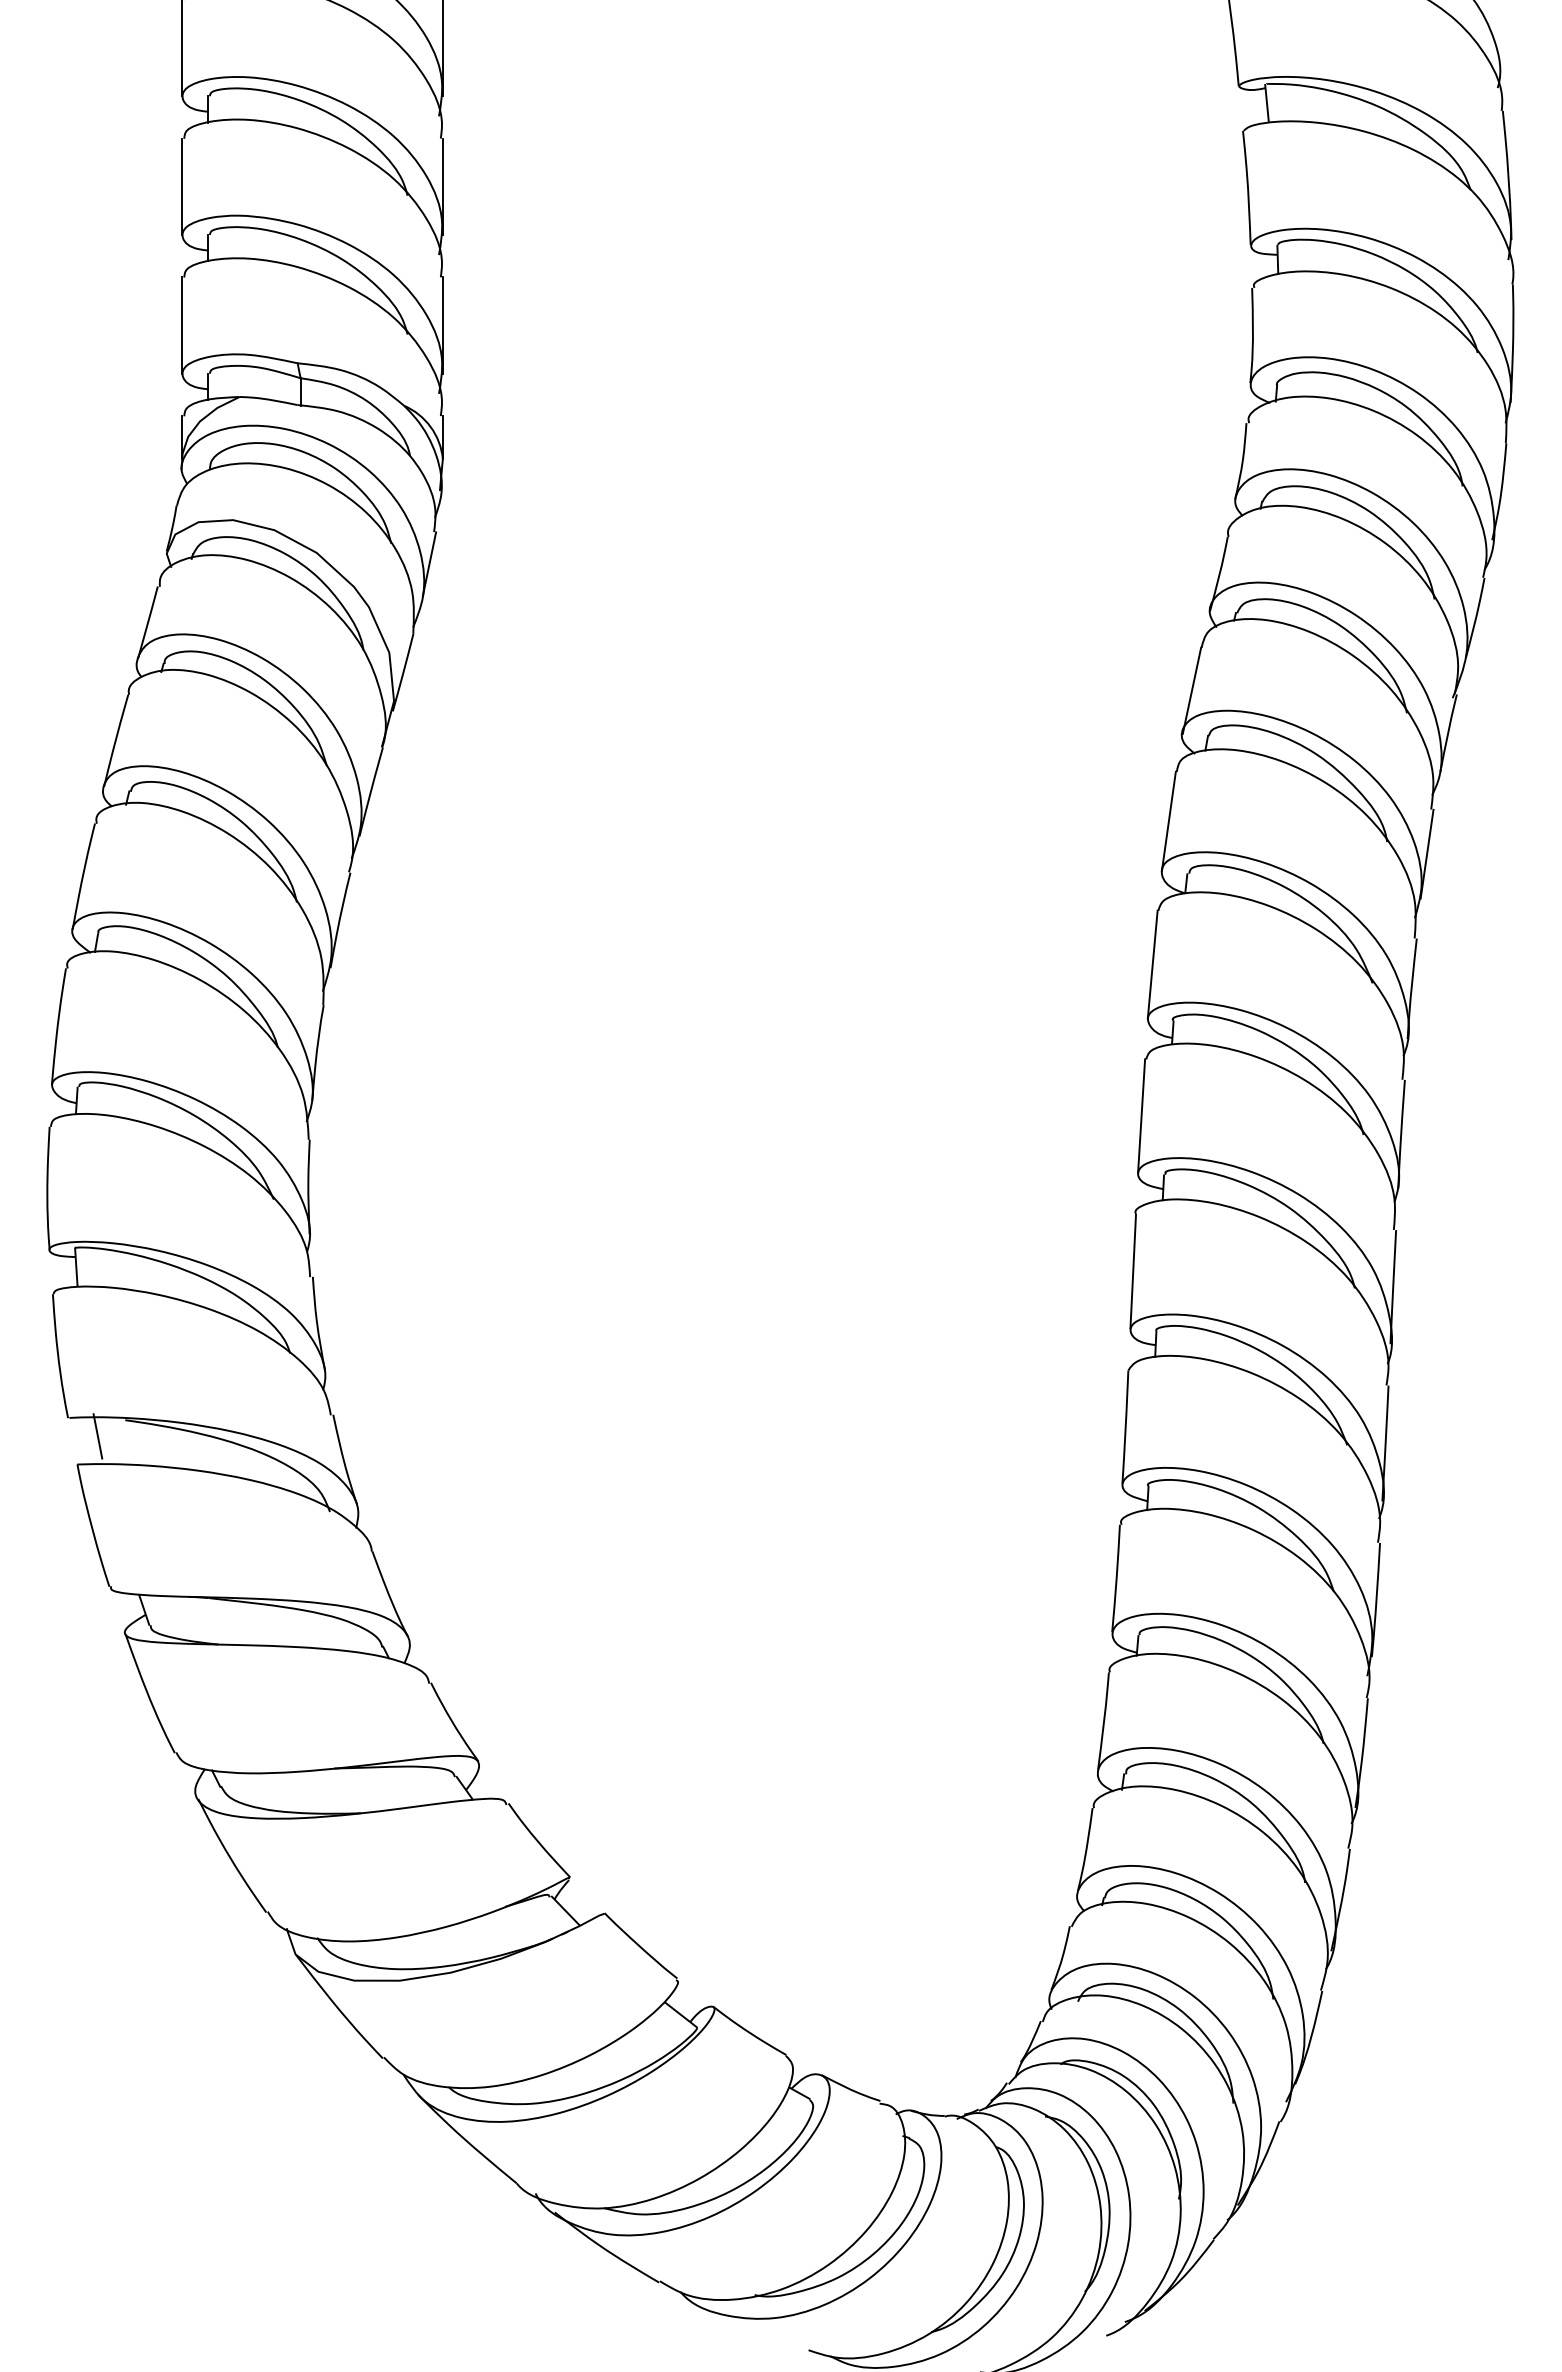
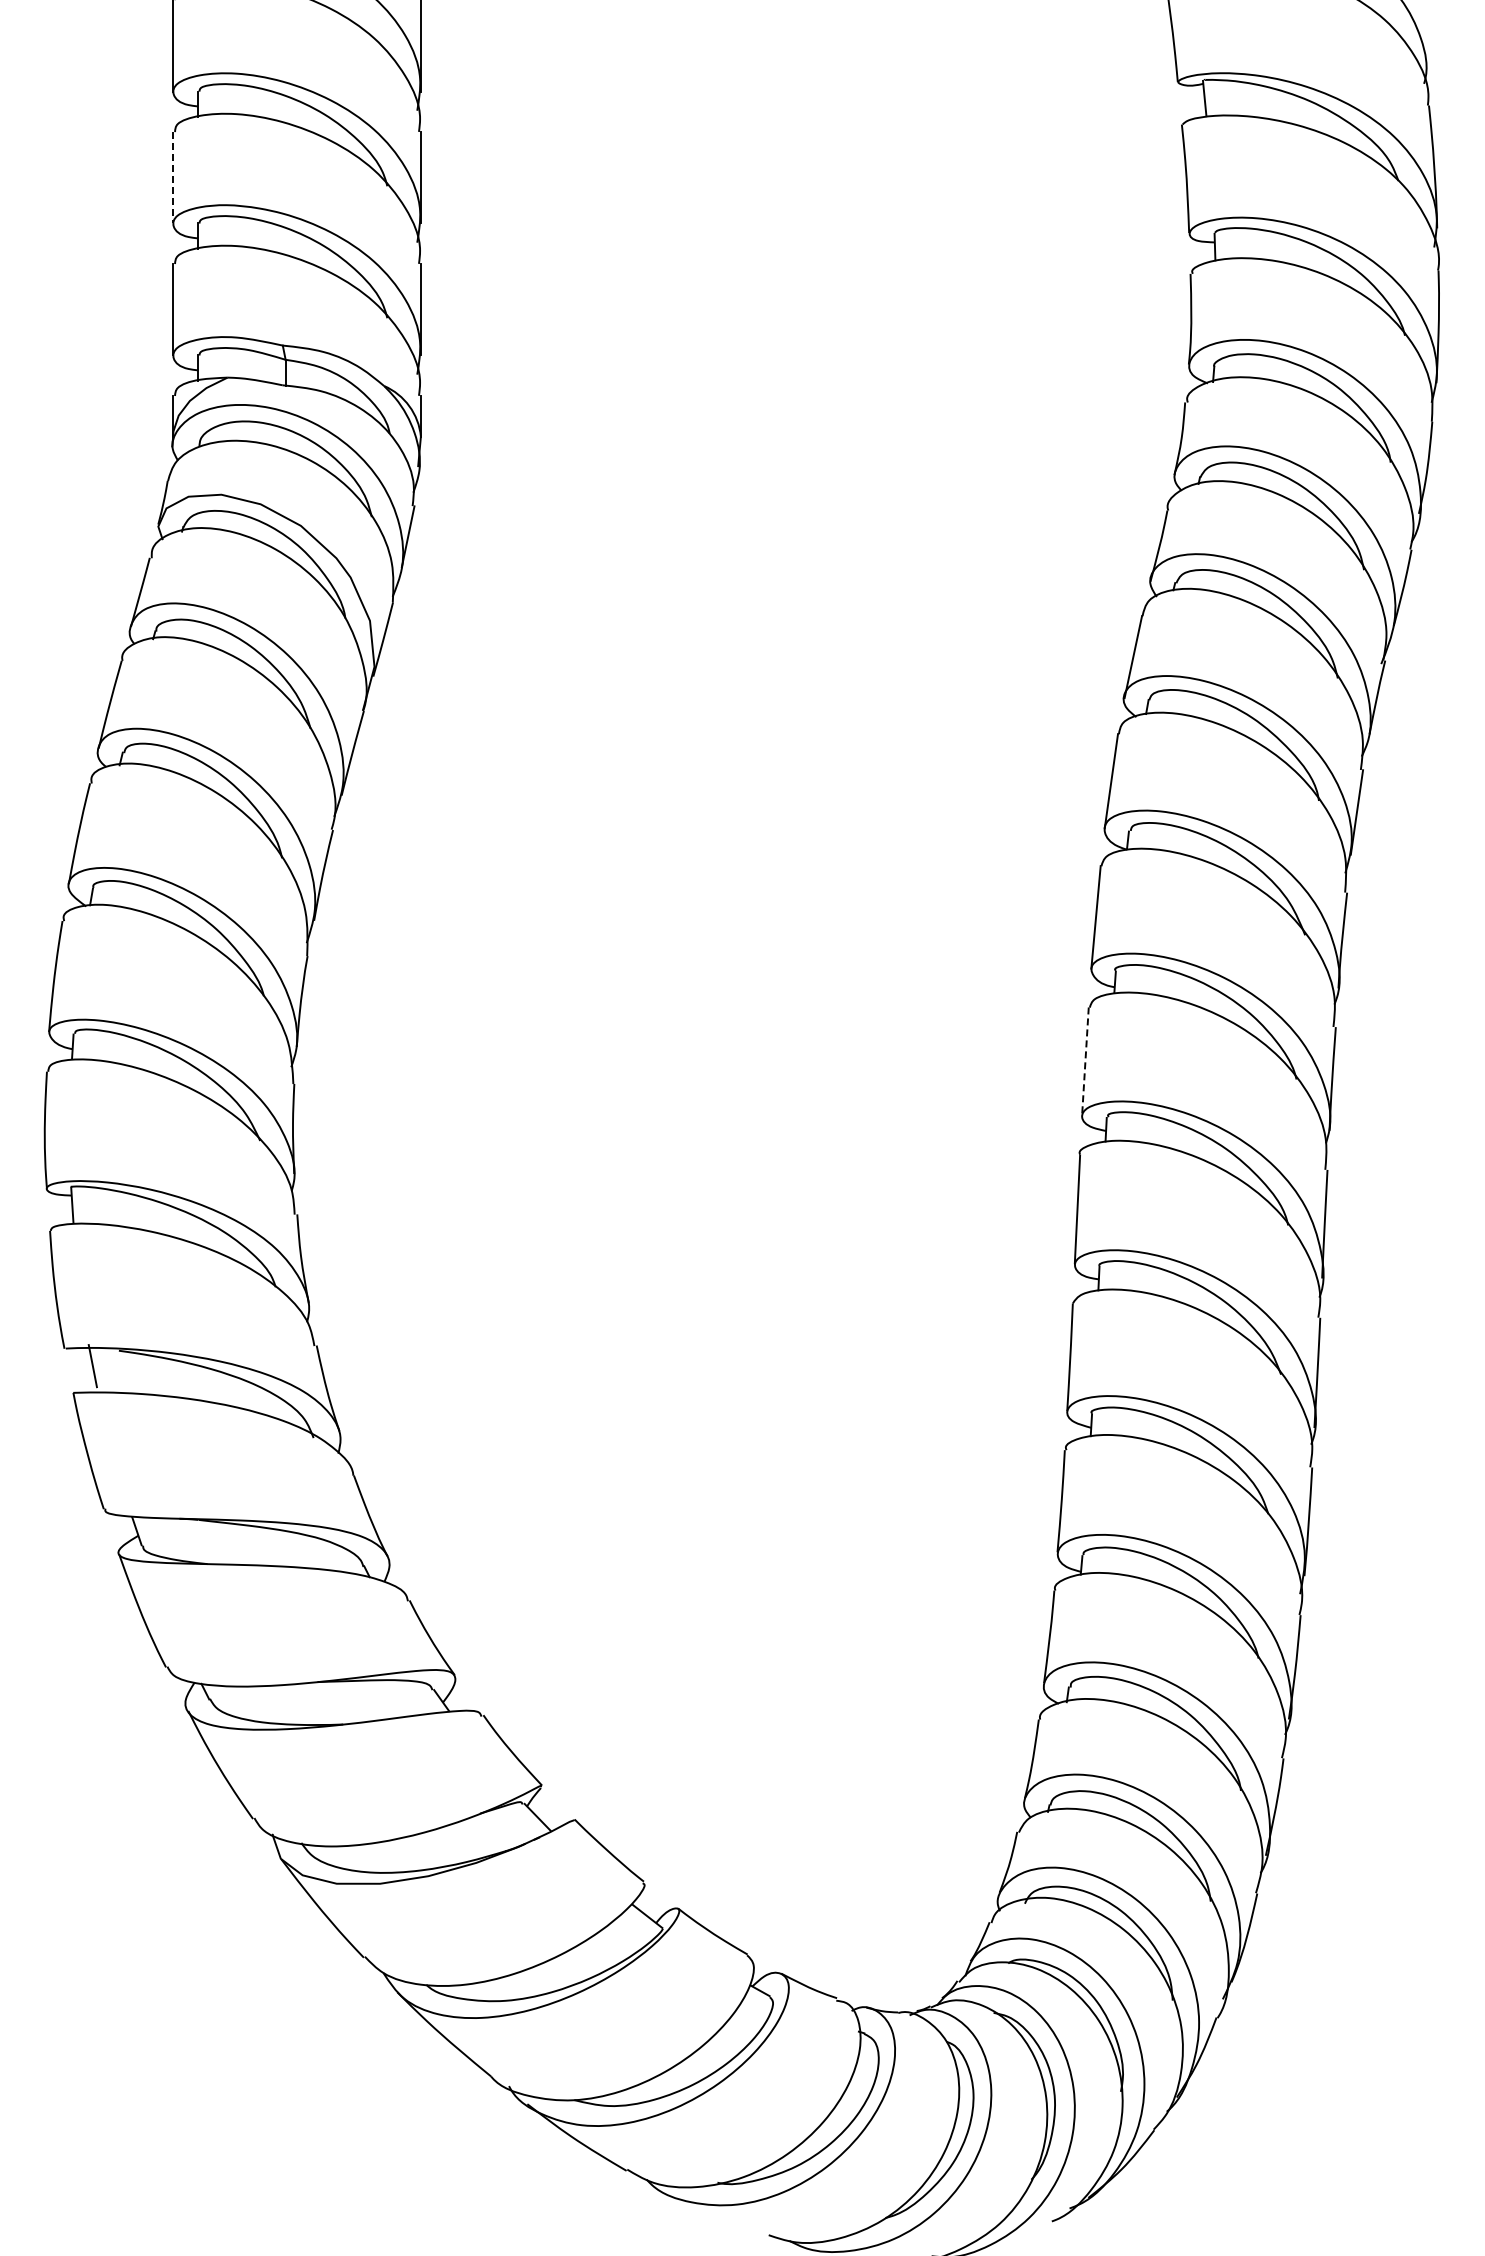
line: (182, 186) -> (173, 177), solid -> dashed
line: (1141, 1116) -> (1085, 1061), solid -> dashed

